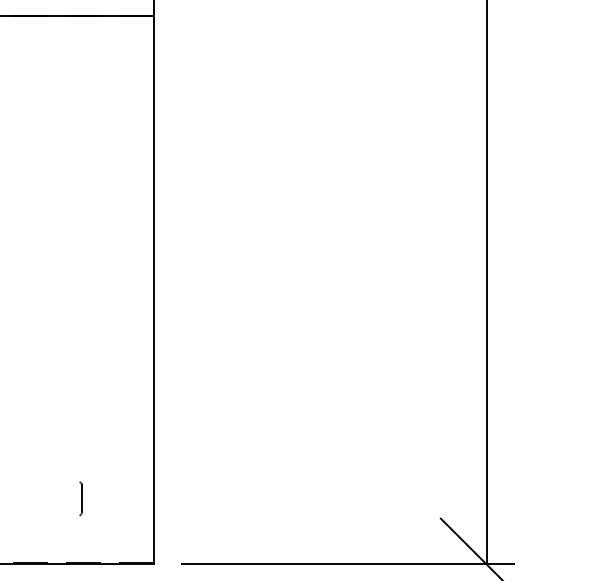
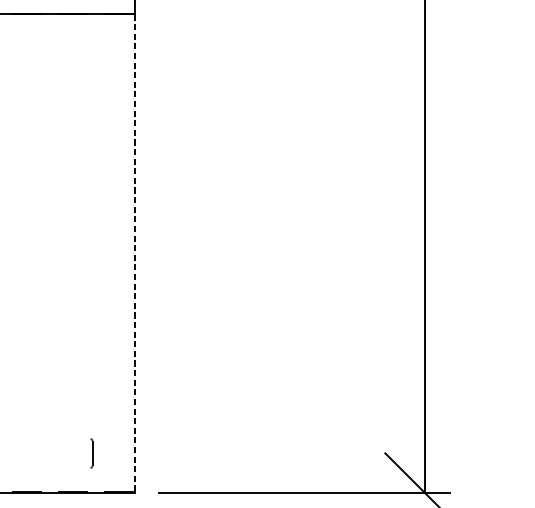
line: (153, 290) -> (134, 254), solid -> dashed
part: (80, 498) -> (91, 453), moved

